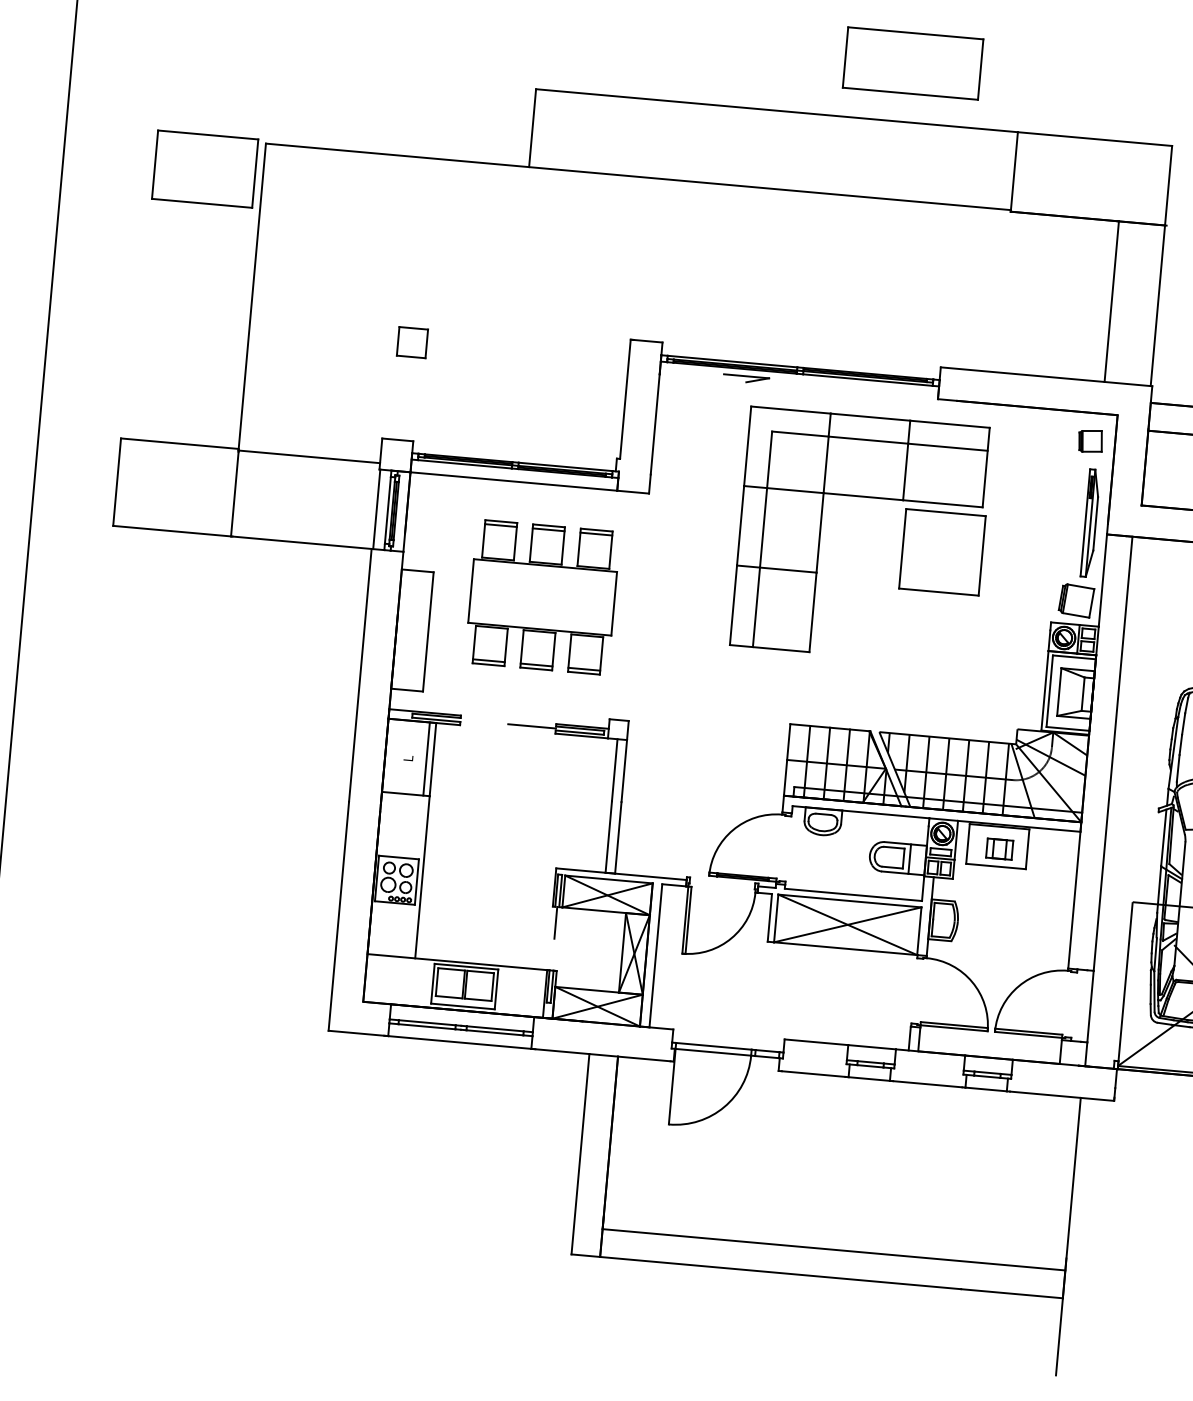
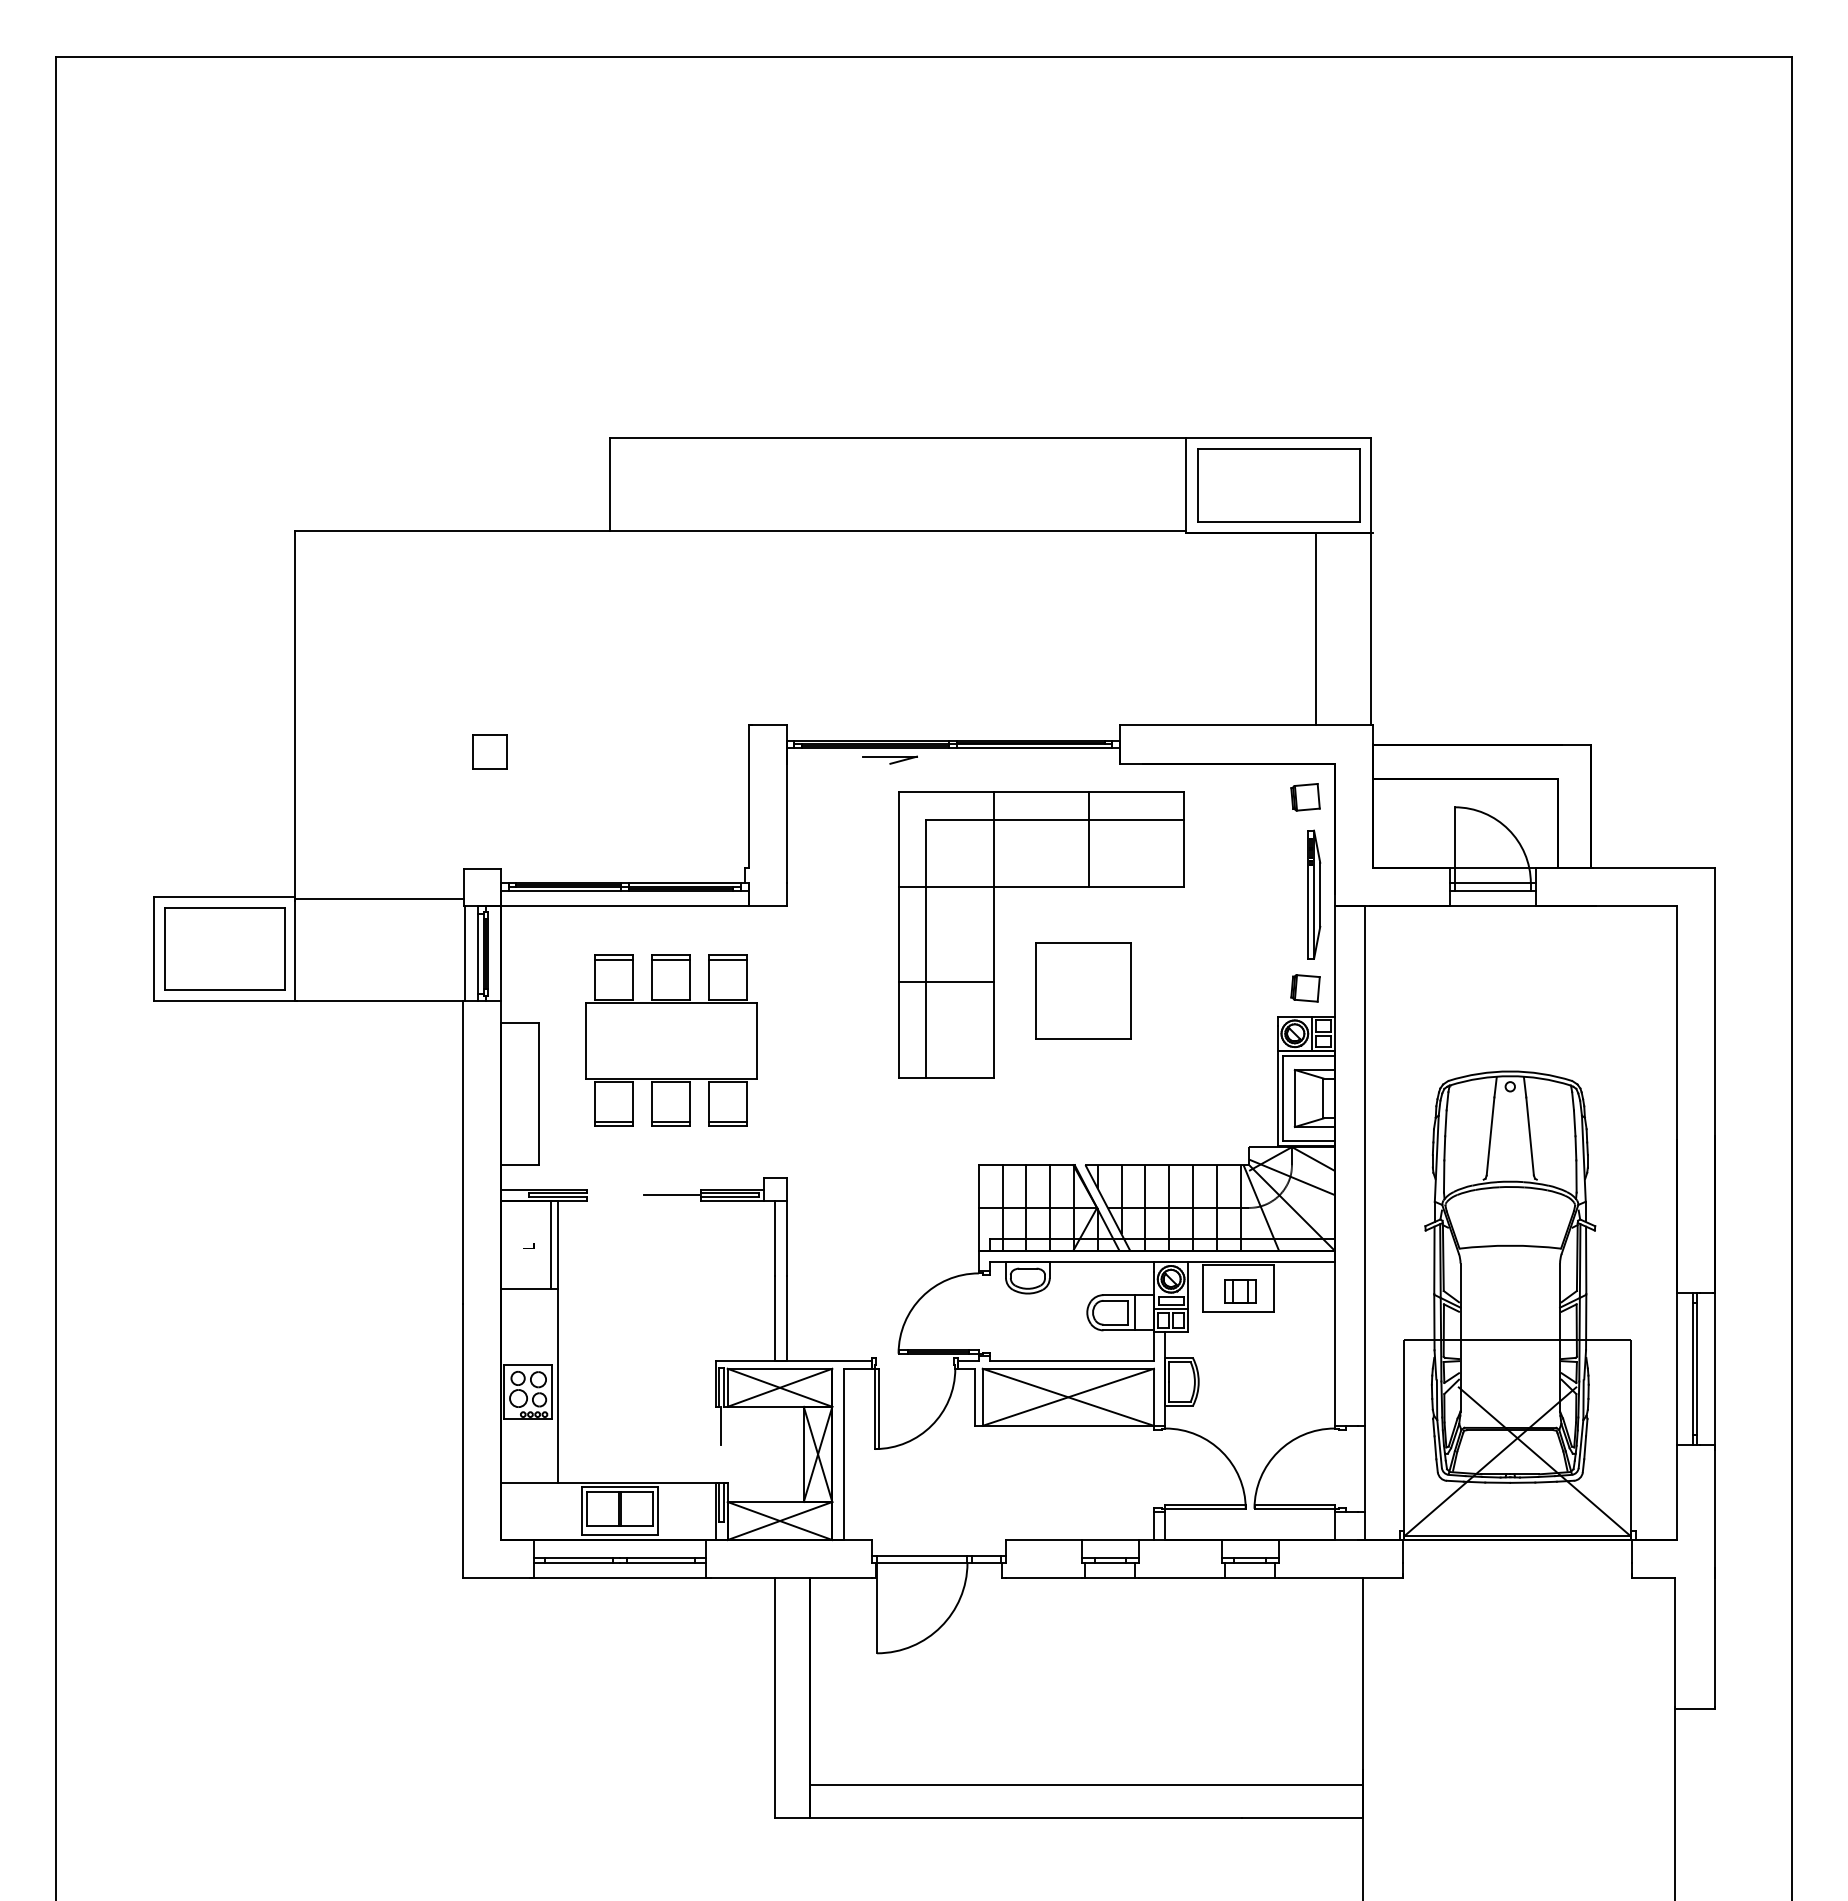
part: (912, 63) -> (1278, 485), moved
part: (204, 168) -> (224, 948), moved
part: (942, 551) -> (1083, 990), moved
part: (1076, 600) -> (1305, 988), size x0.71

